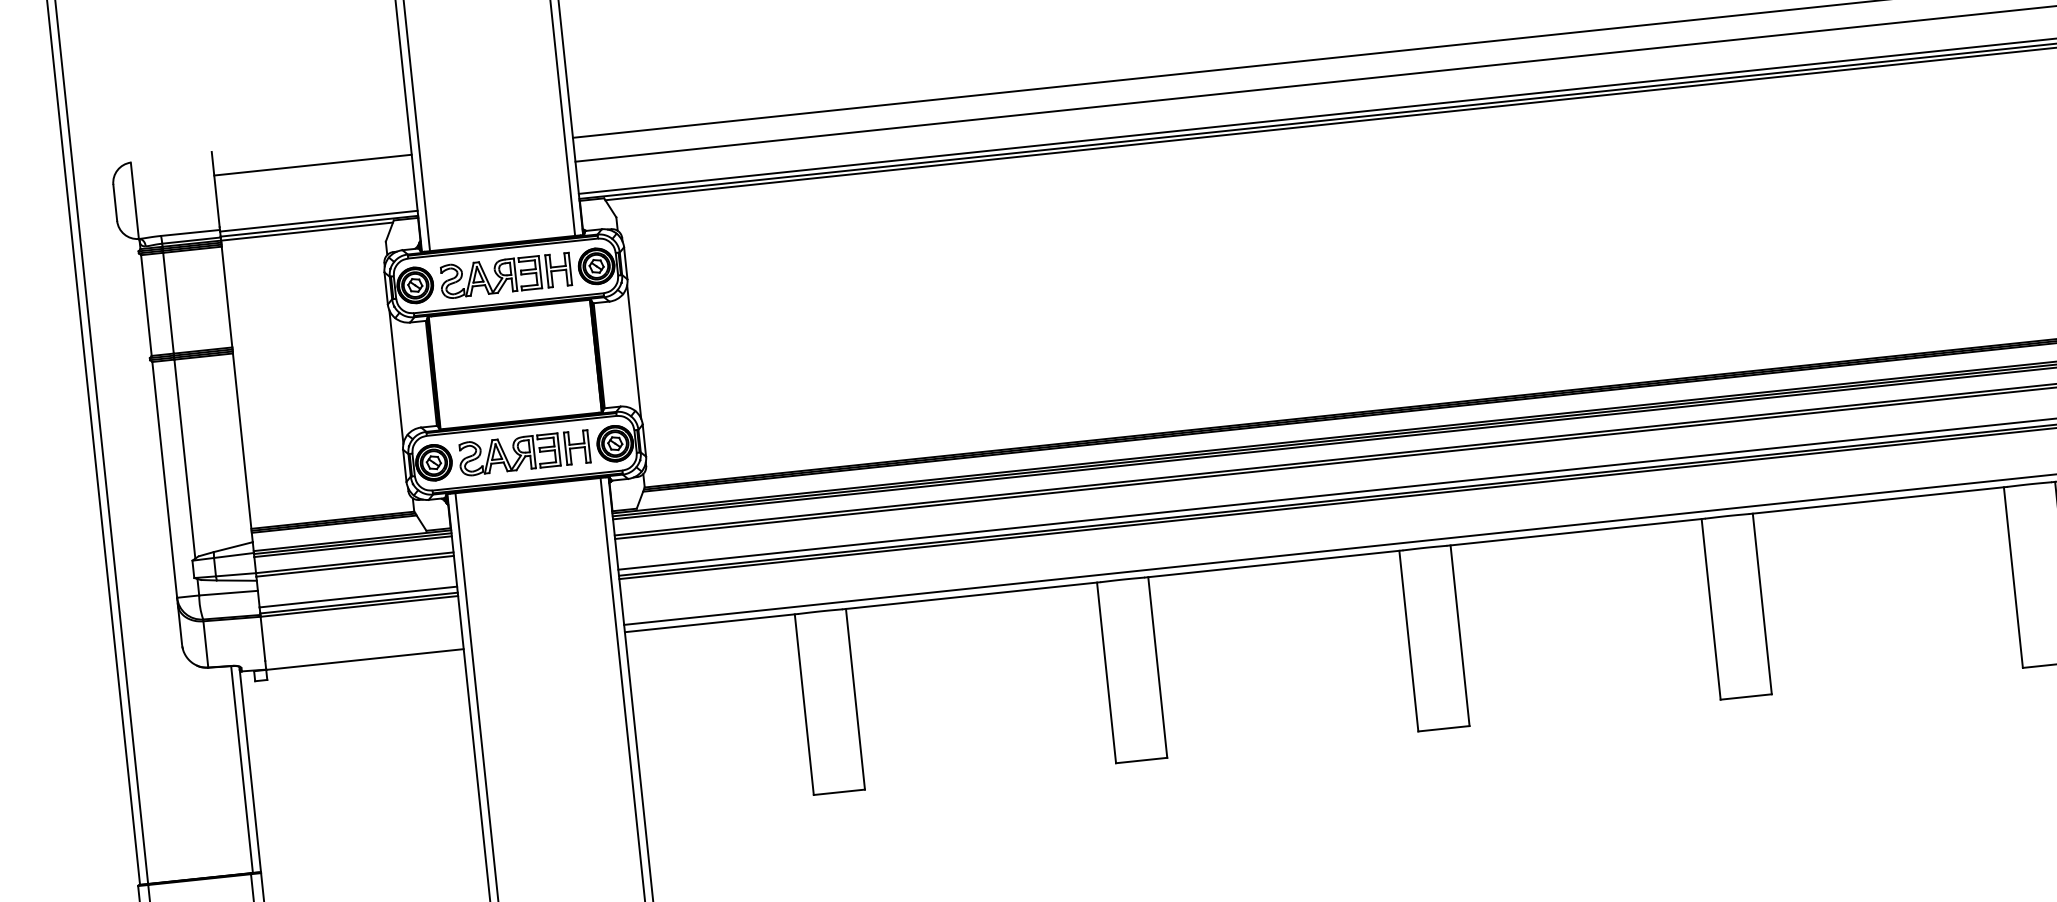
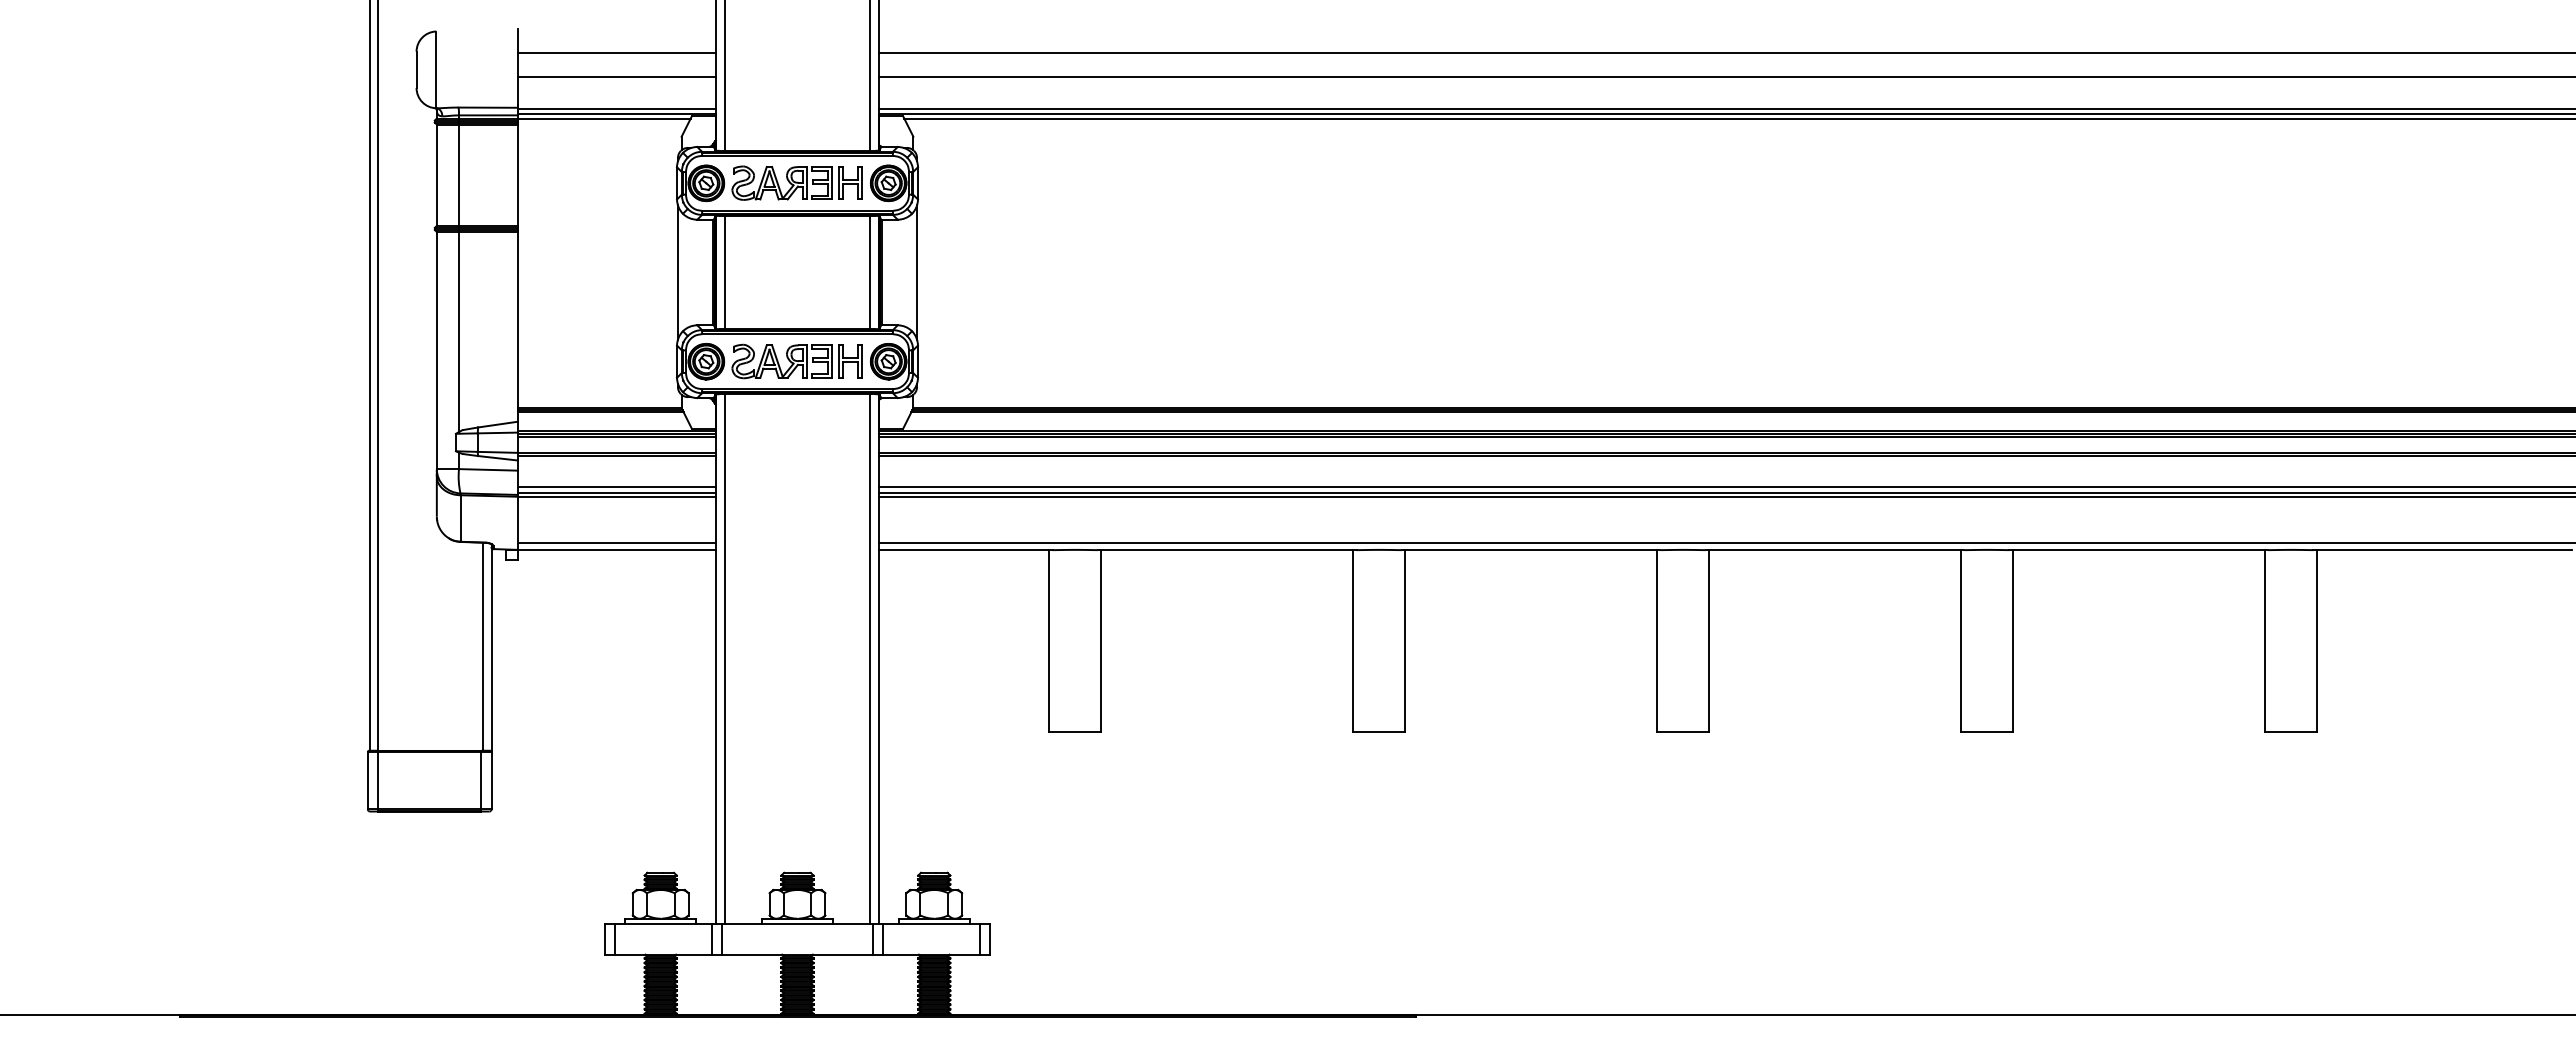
line: (314, 189) -> (616, 77), added
line: (587, 356) -> (870, 272), added
line: (442, 372) -> (724, 272), added
line: (363, 651) -> (616, 542), added

